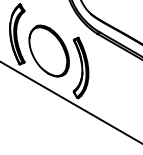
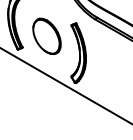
part: (48, 50) -> (46, 35), size x0.7

